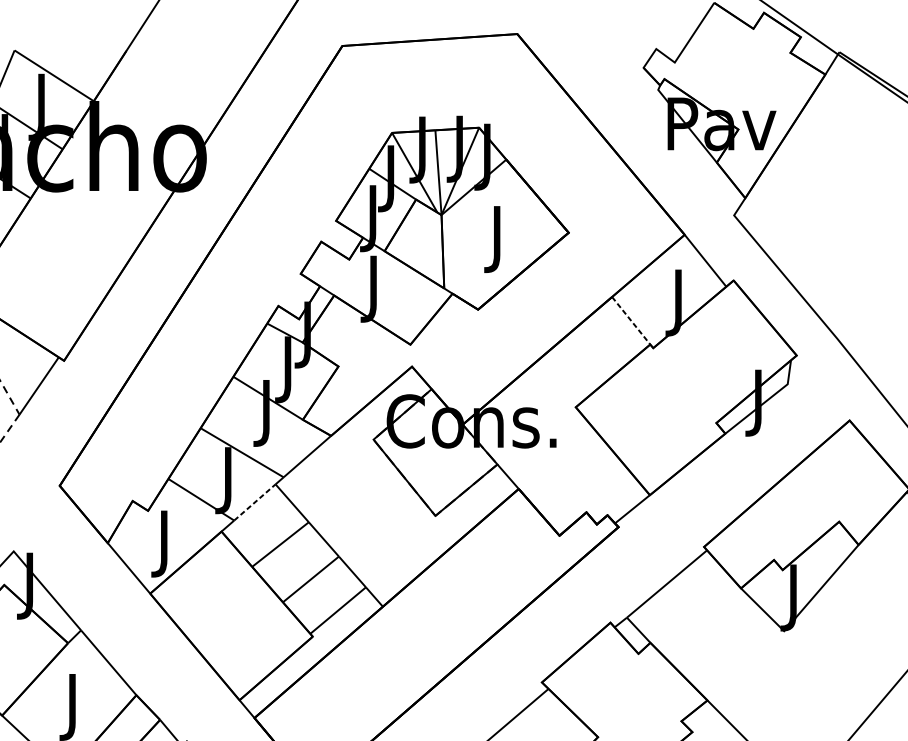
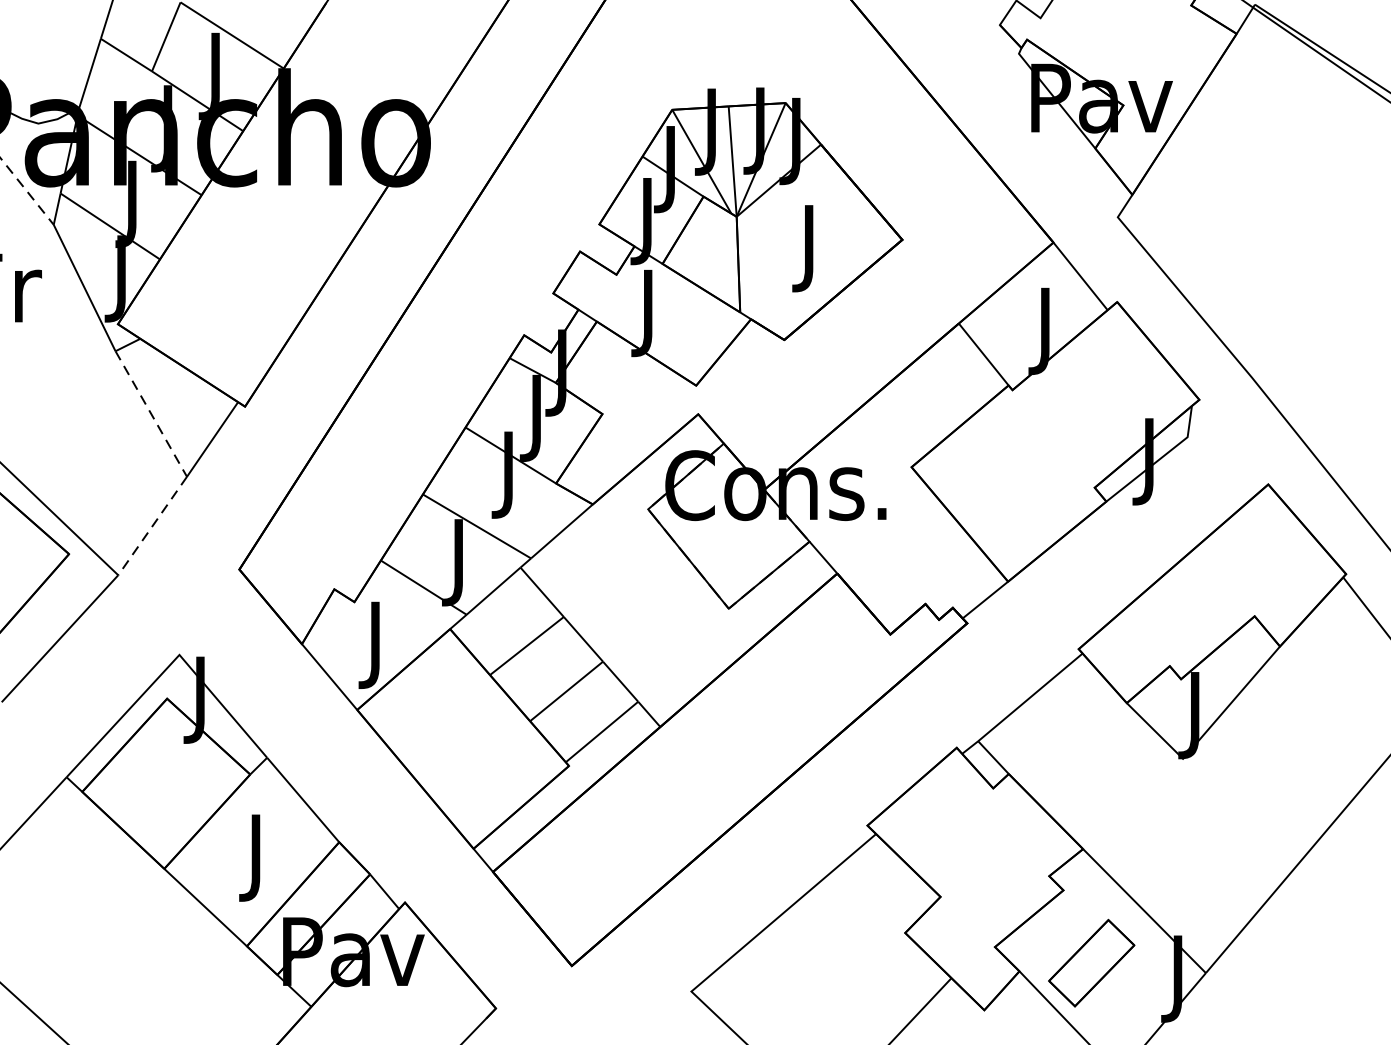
line: (631, 320) -> (983, 354), dashed -> solid
line: (254, 502) -> (493, 591), dashed -> solid

